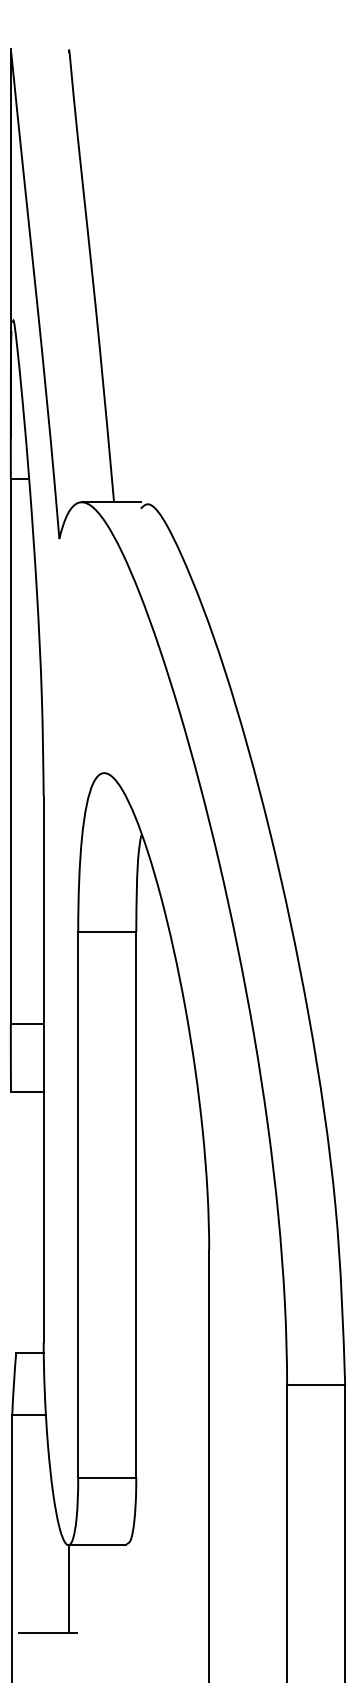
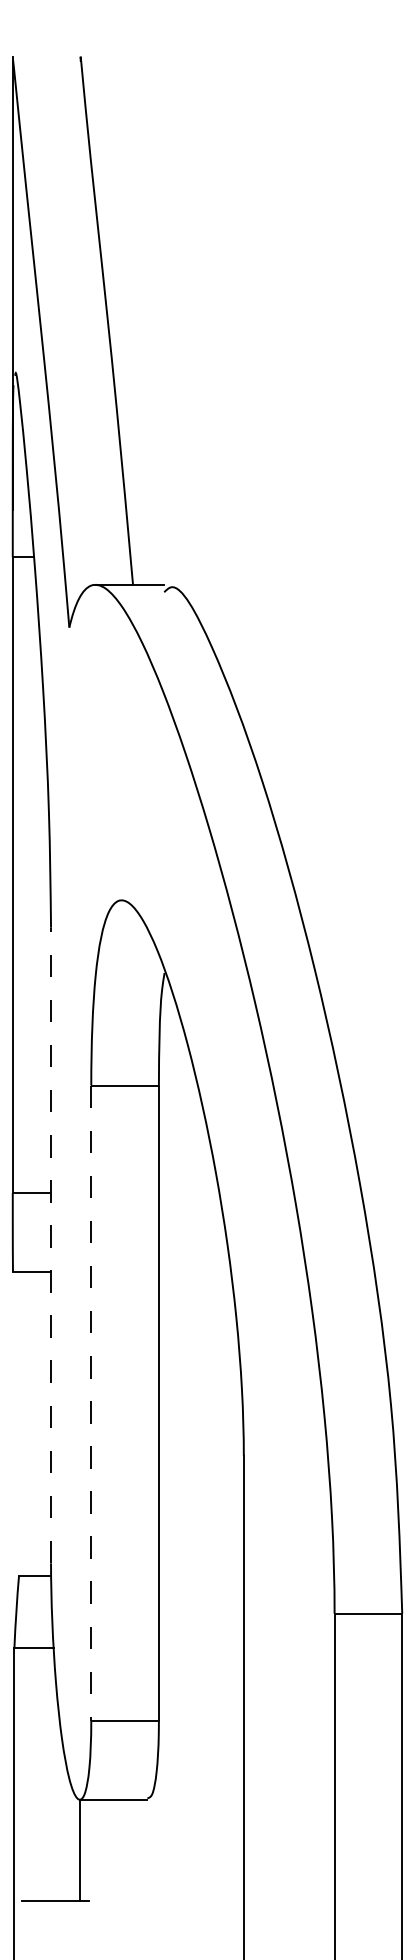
line: (43, 1069) -> (50, 1245), solid -> dashed
line: (78, 1204) -> (91, 1402), solid -> dashed

